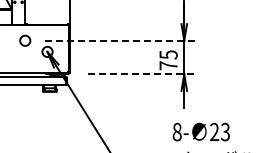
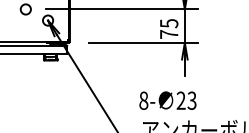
line: (121, 40) -> (122, 9), dashed -> solid
line: (142, 74) -> (143, 43), dashed -> solid
text: (200, 131) -> (167, 100), moved

